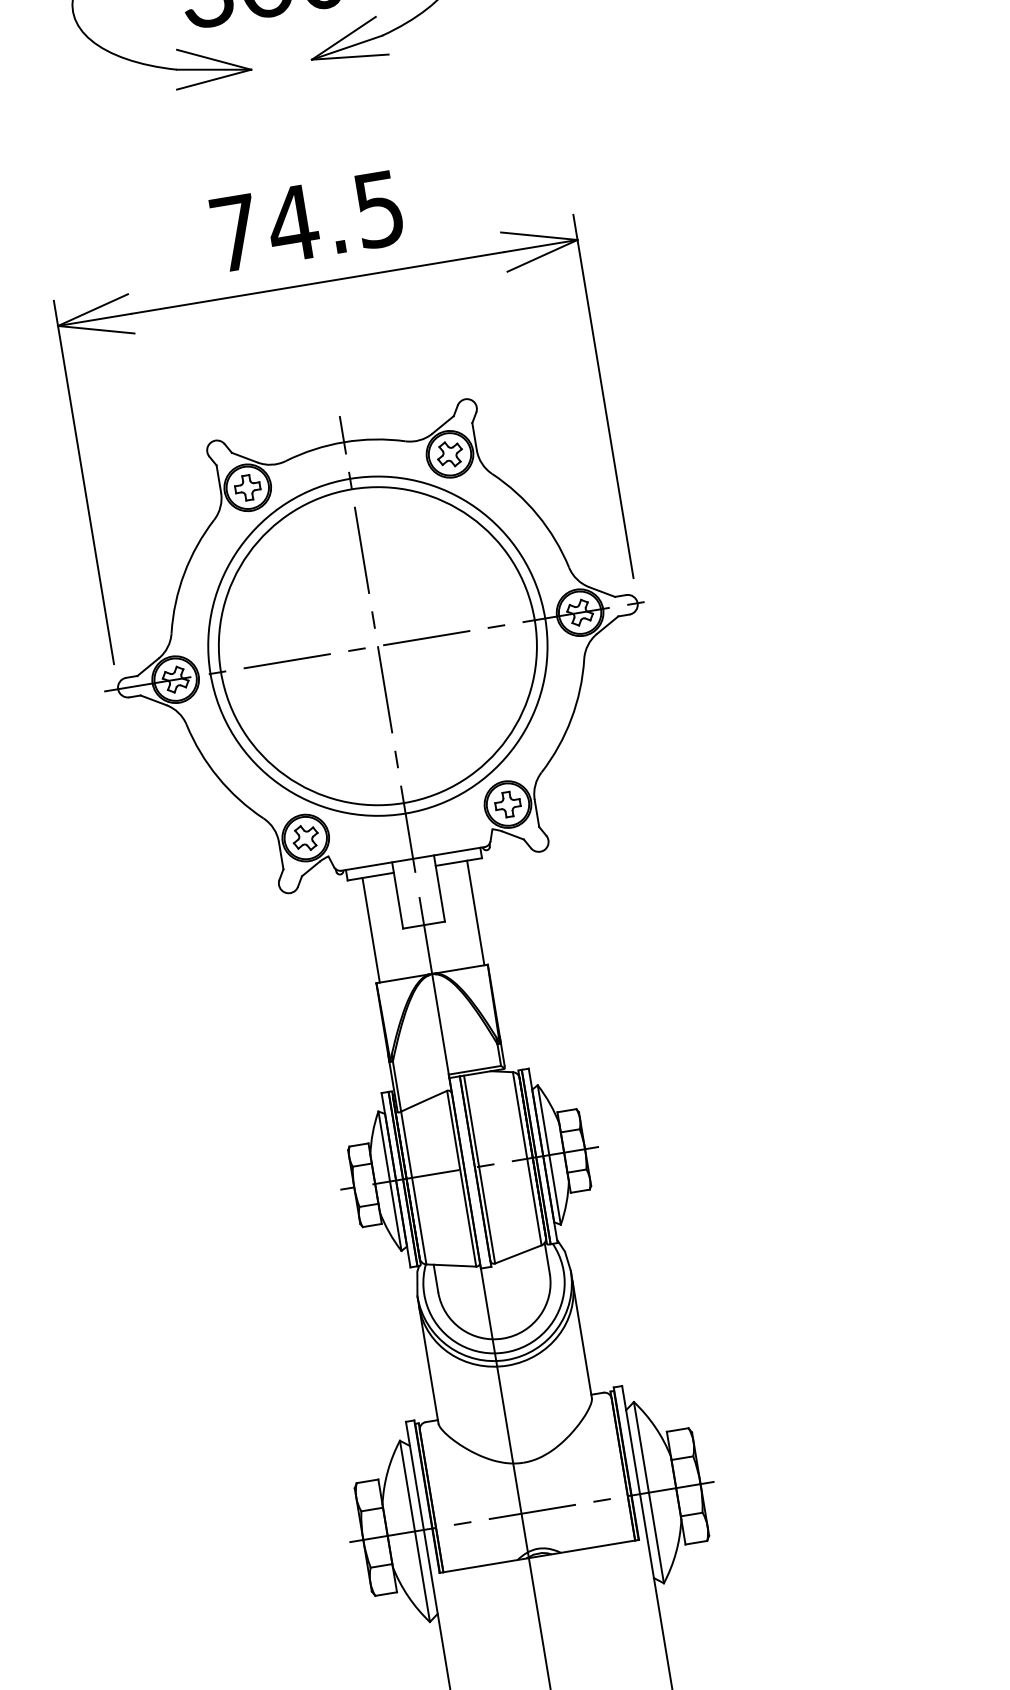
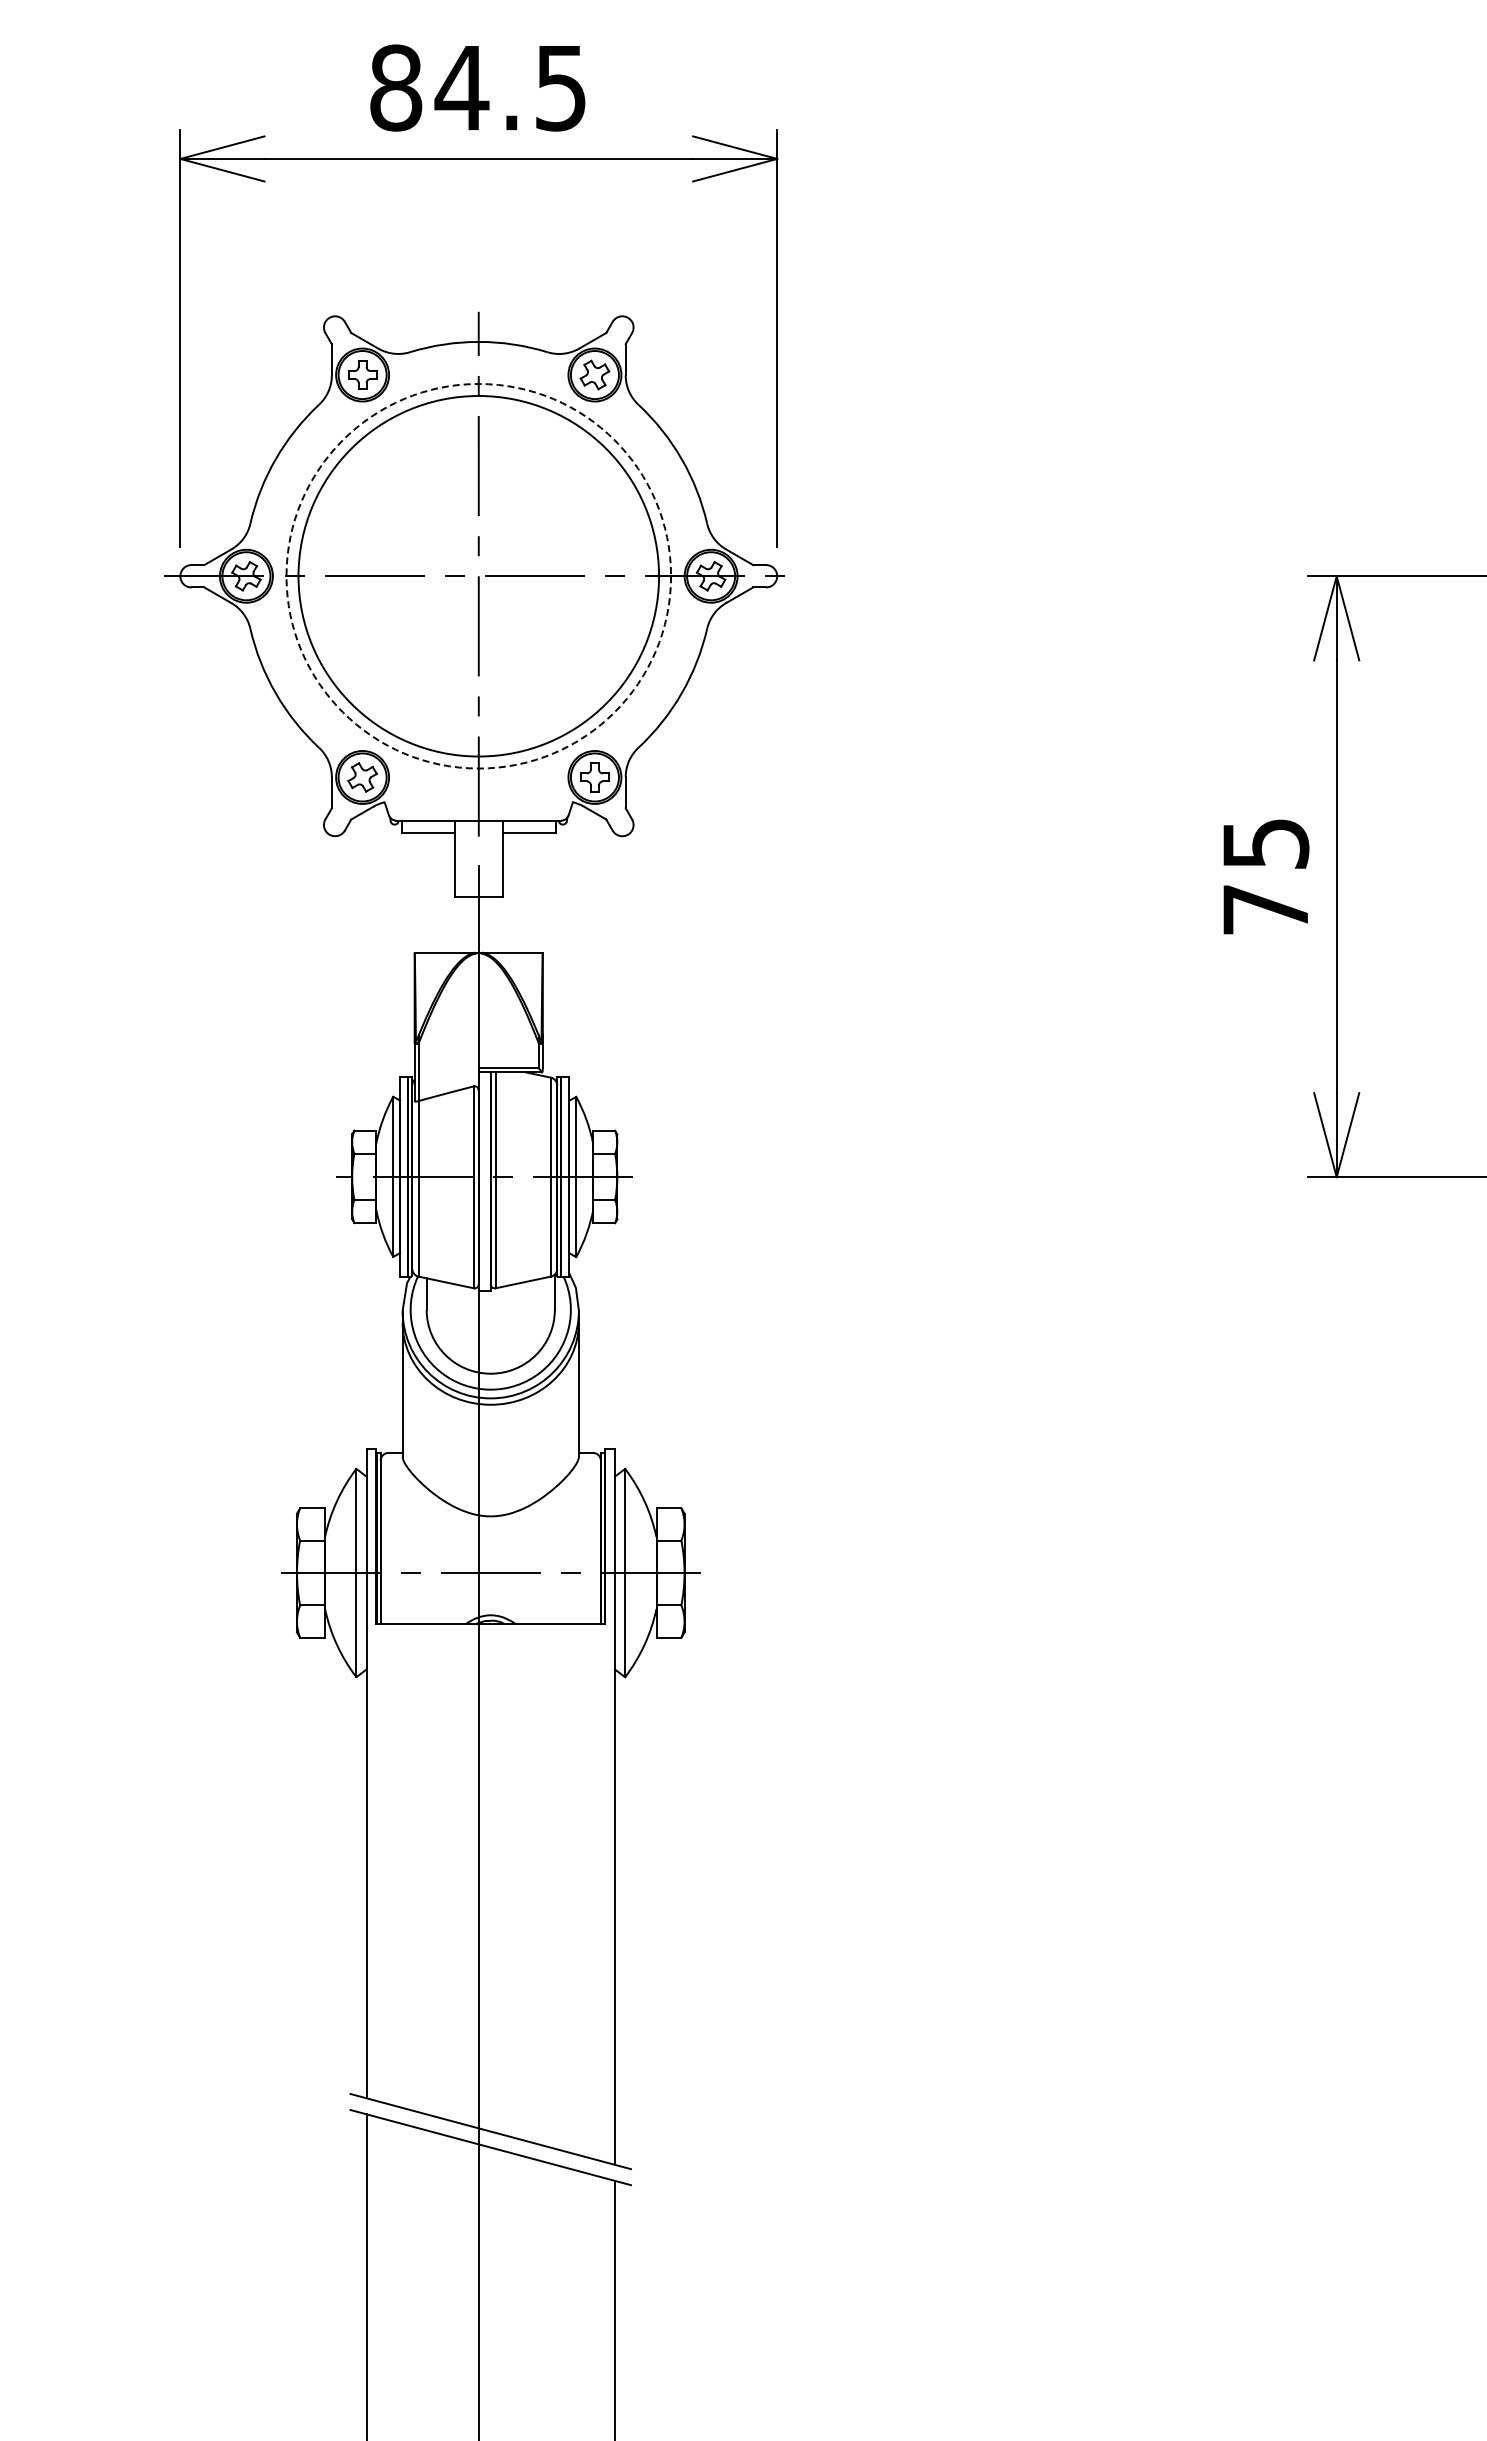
text: (235, 232) -> (396, 87), 74.5 -> 84.5
circle: (377, 645) -> (478, 575), solid -> dashed
line: (475, 912) -> (538, 892), removed
line: (370, 930) -> (418, 892), removed

